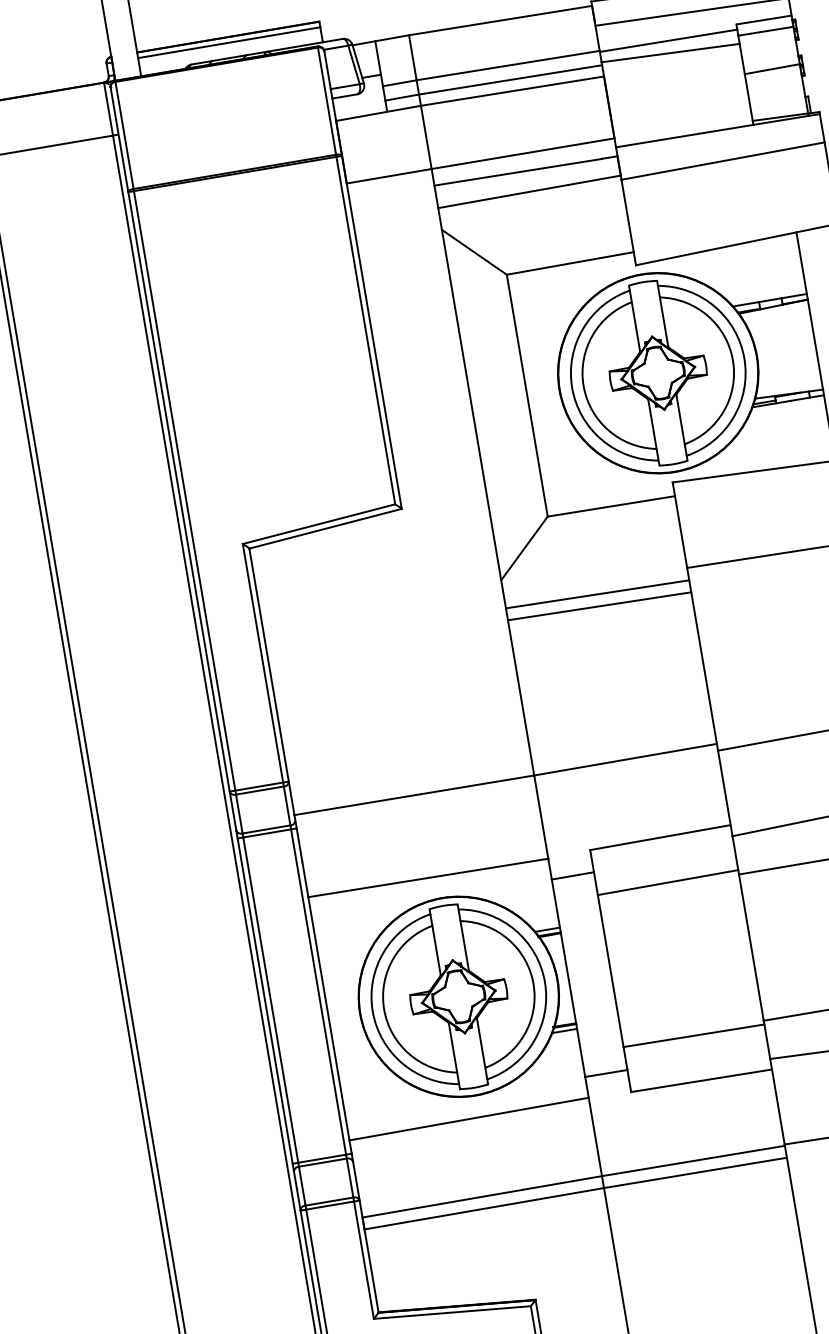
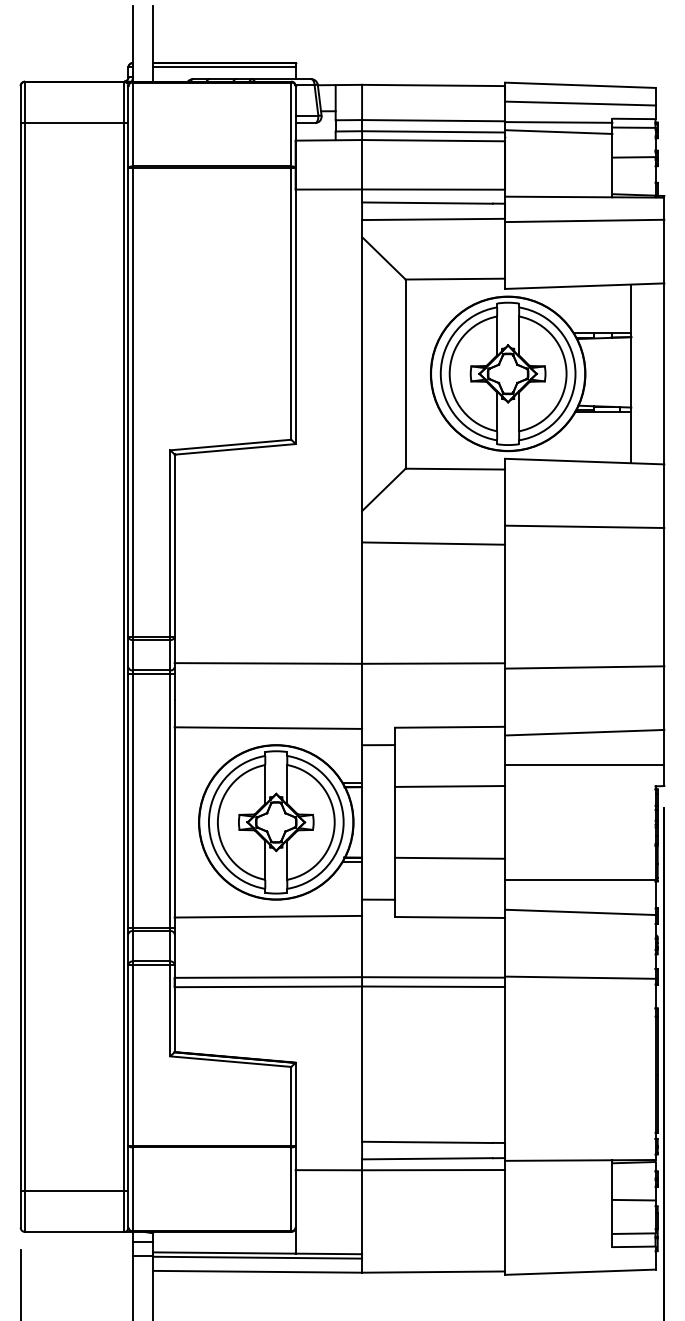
line: (597, 594) -> (433, 534), removed
line: (668, 882) -> (450, 786), moved
line: (694, 1034) -> (450, 857), moved

